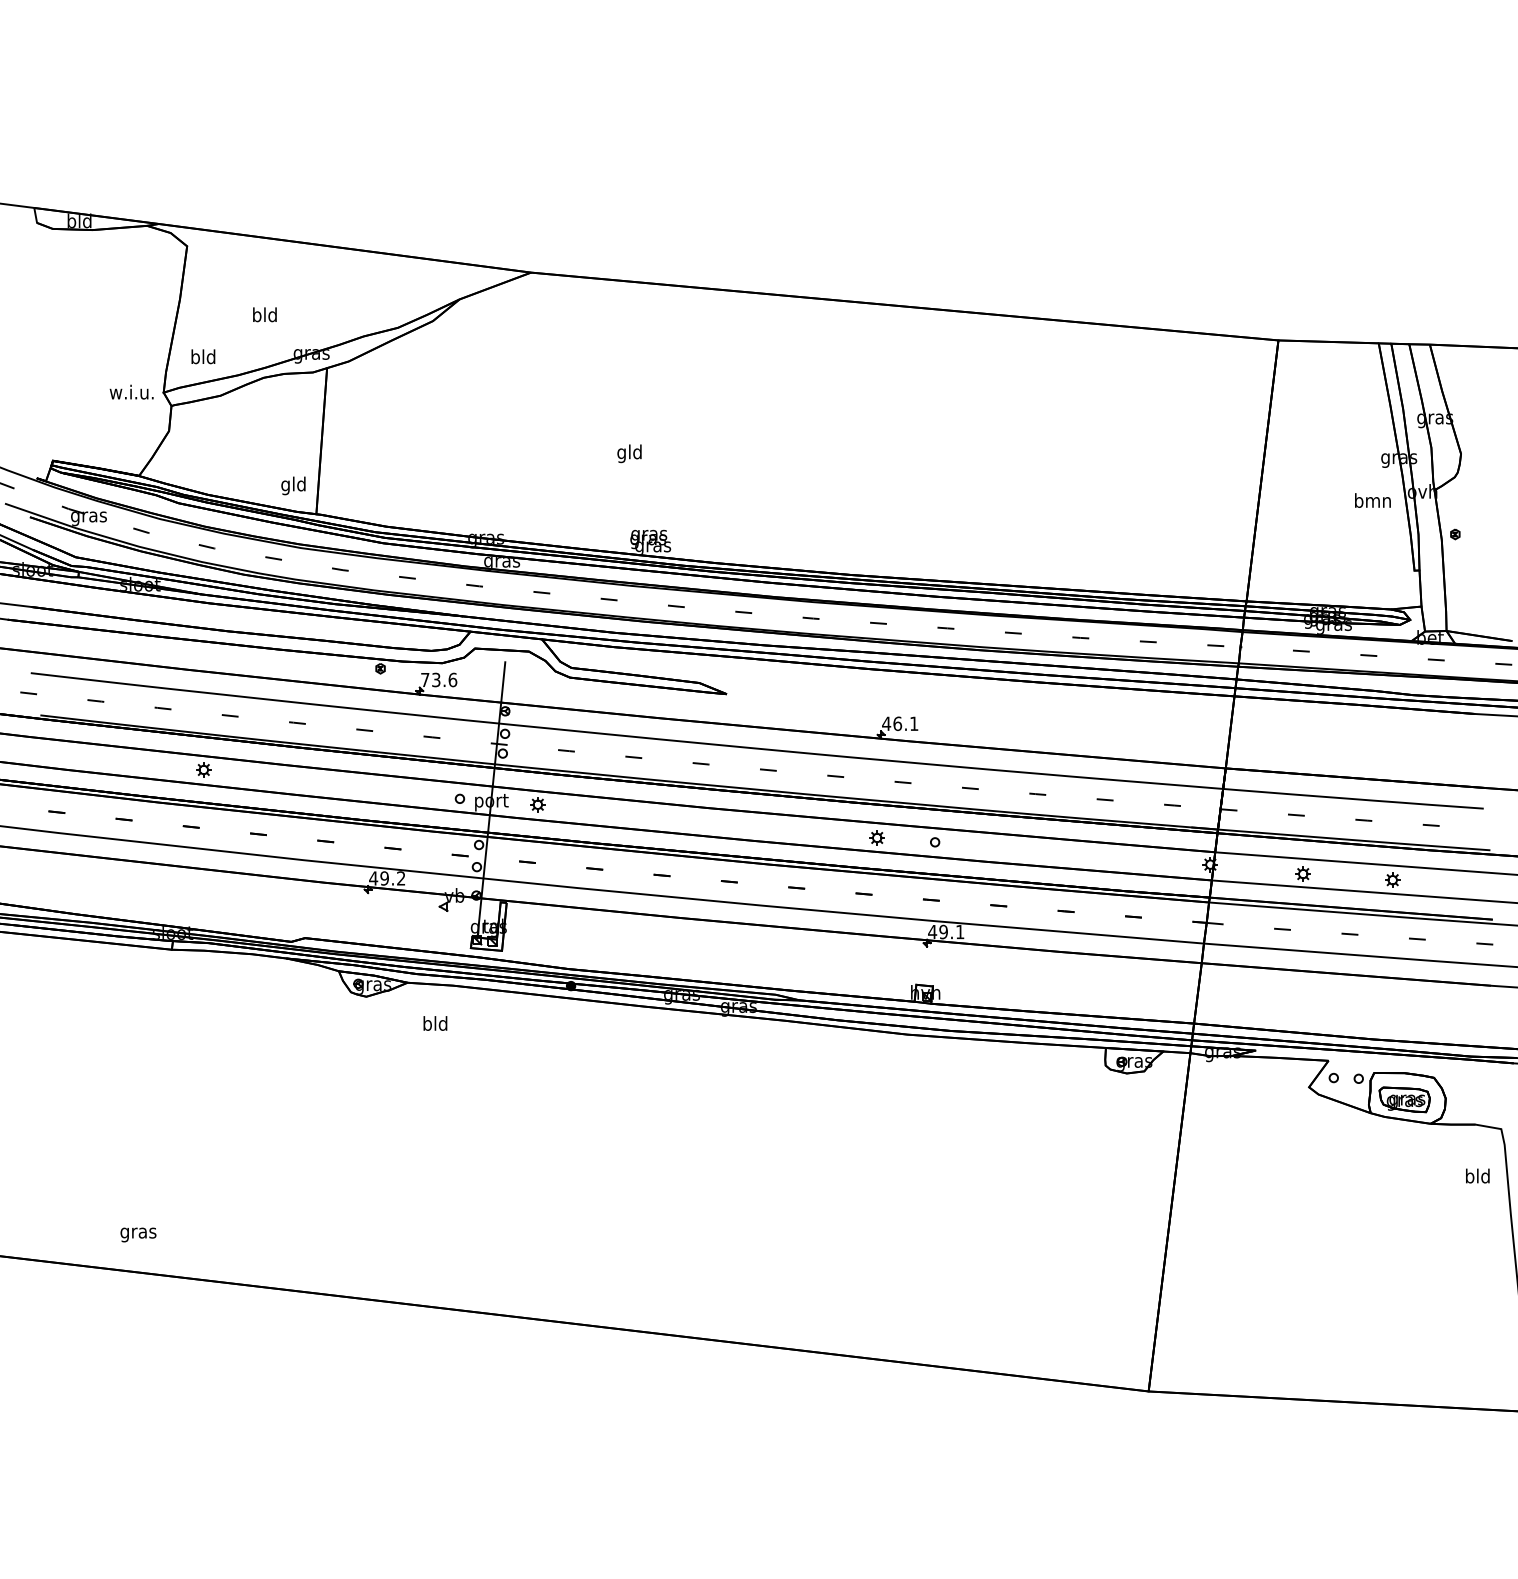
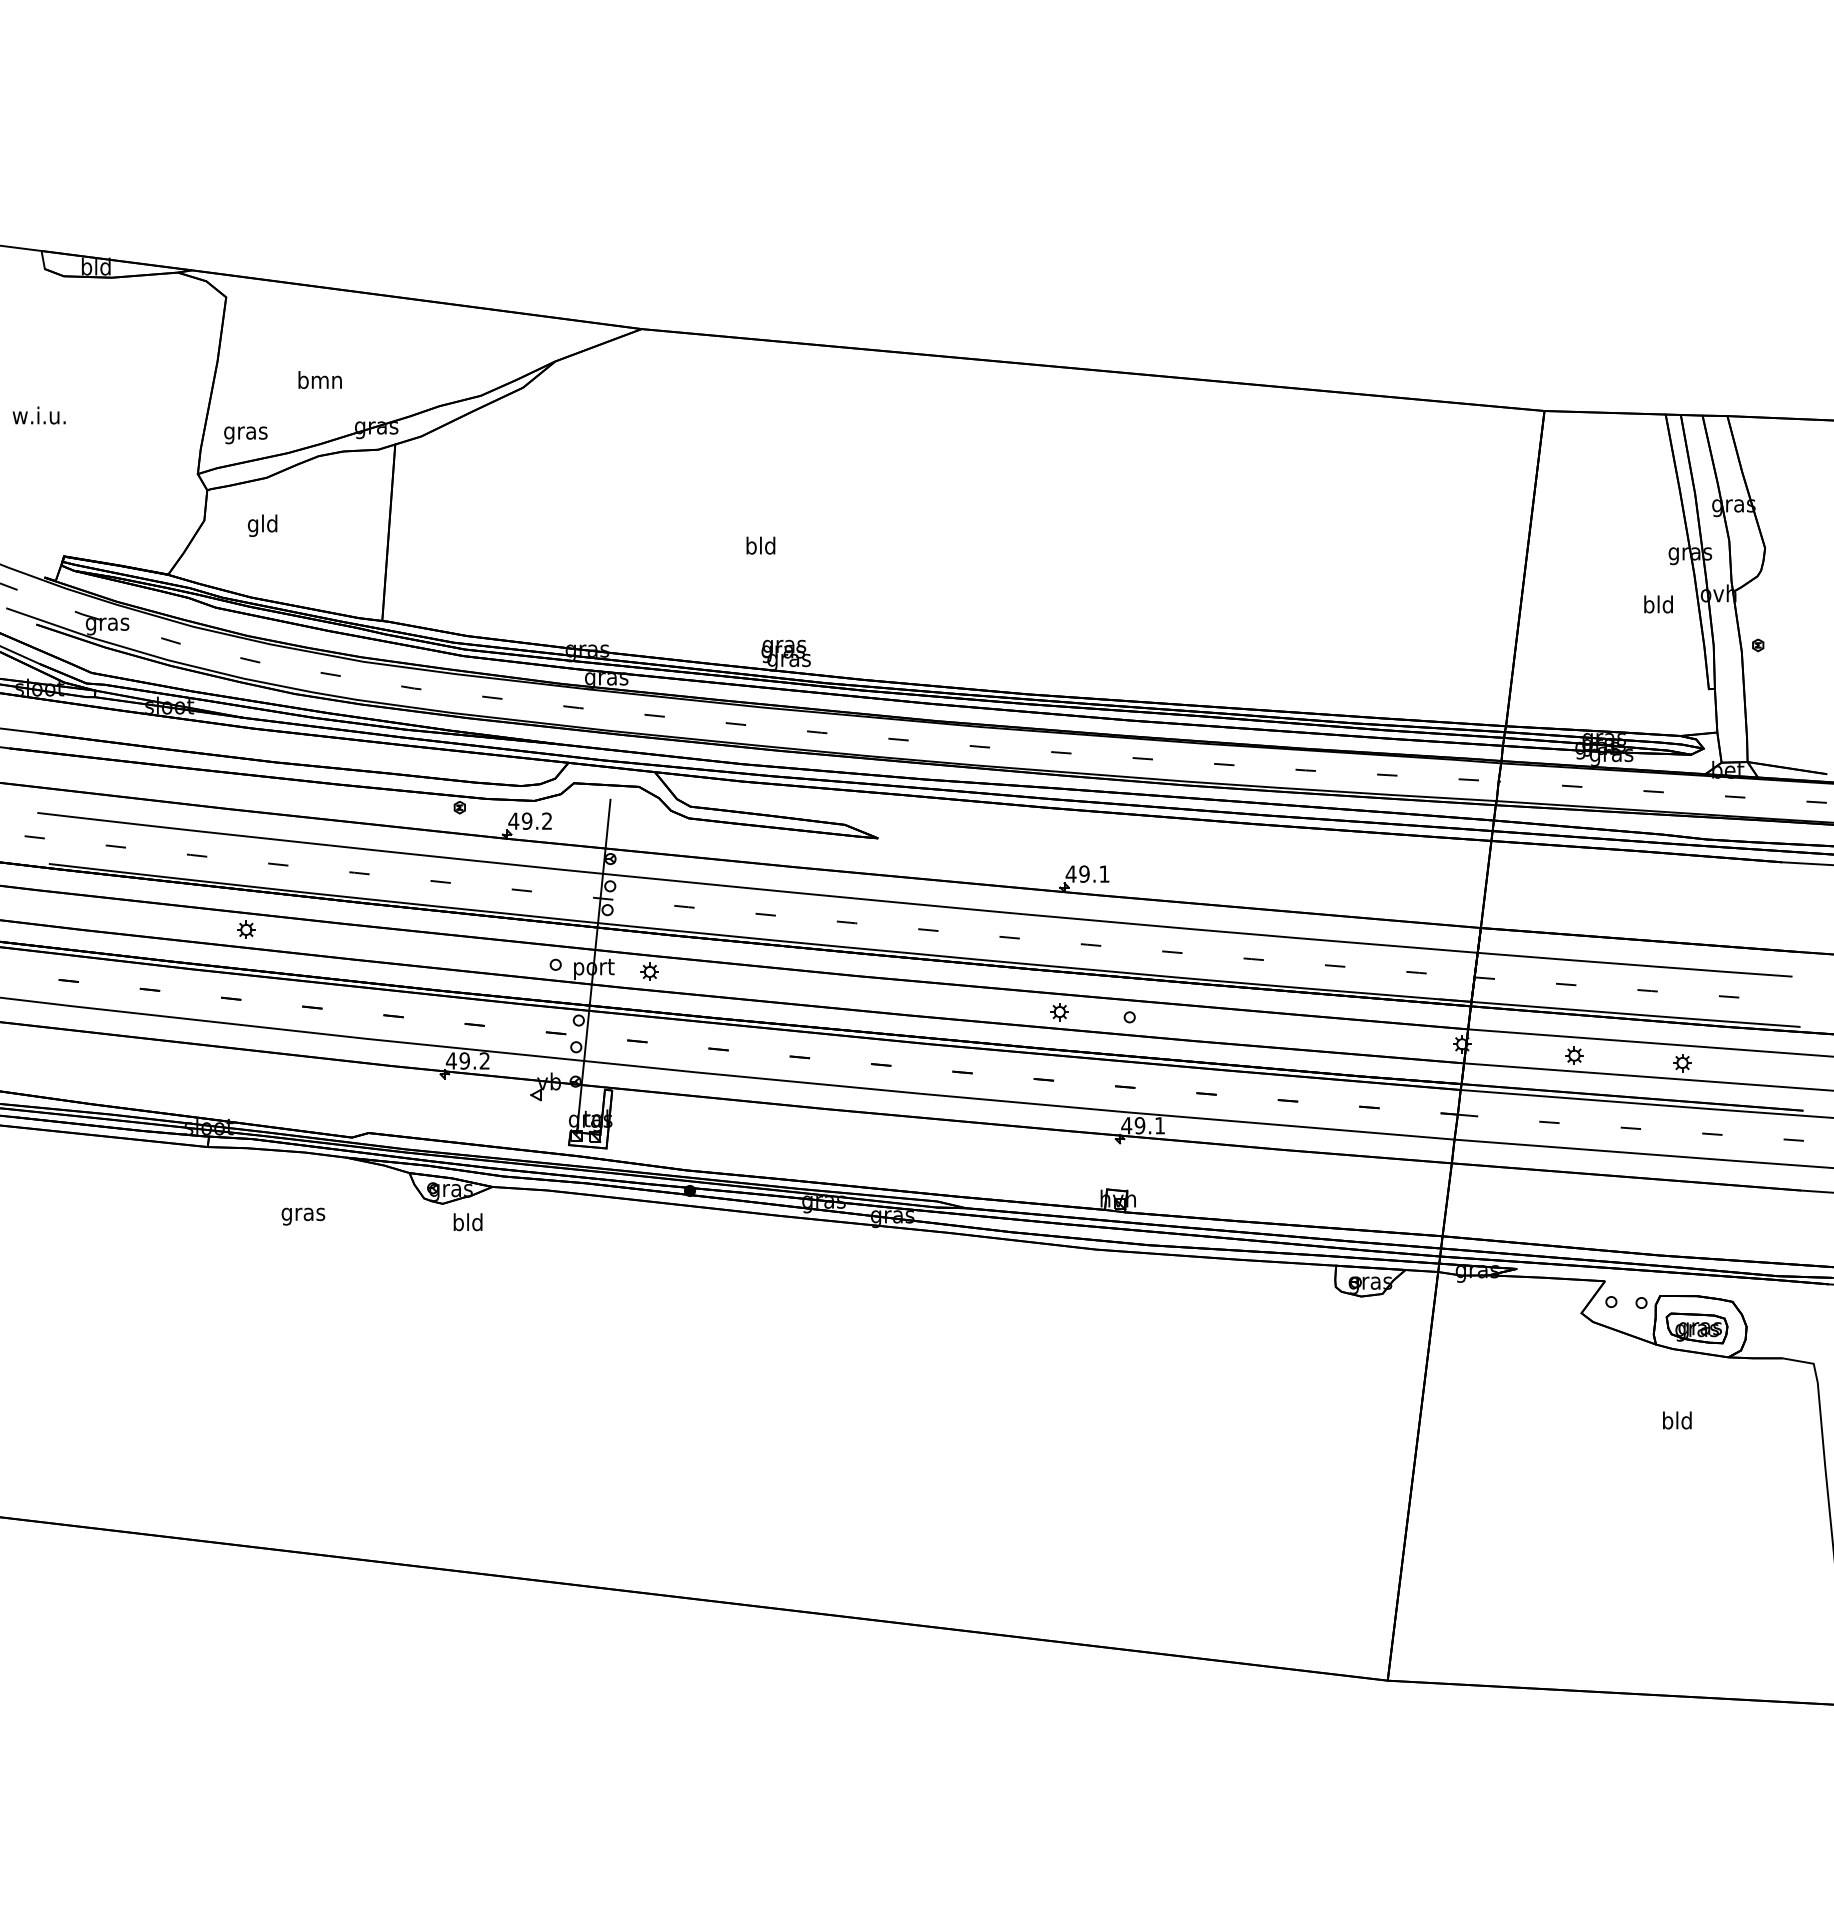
text: (264, 315) -> (319, 380), bld -> bmn
text: (203, 358) -> (245, 432), bld -> gras
text: (131, 392) -> (38, 415), moved
text: (621, 453) -> (750, 547), gld -> bld
text: (293, 485) -> (262, 525), moved
text: (1372, 500) -> (1658, 604), bmn -> bld
text: (439, 679) -> (530, 820), 73.6 -> 49.2
text: (897, 723) -> (1084, 873), 46.1 -> 49.1
text: (434, 1023) -> (467, 1222), moved
text: (1477, 1176) -> (1677, 1420), moved
text: (138, 1234) -> (303, 1216), moved

